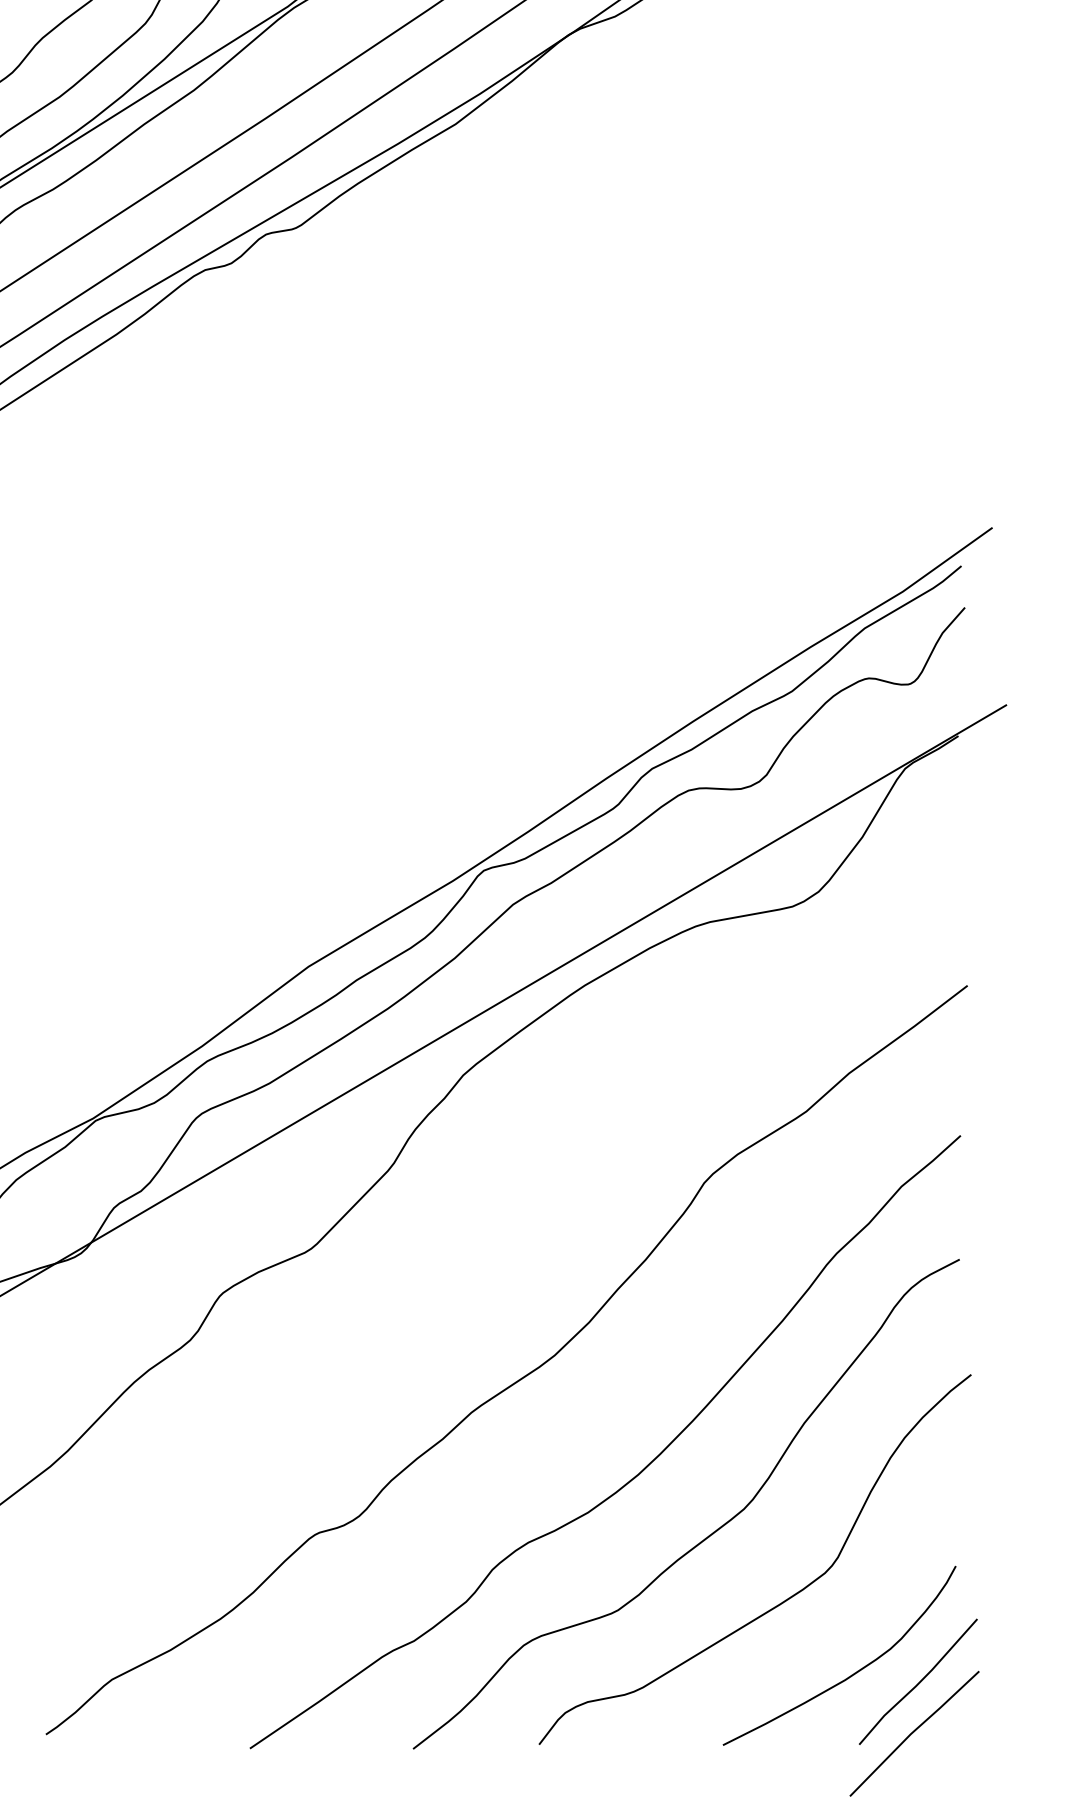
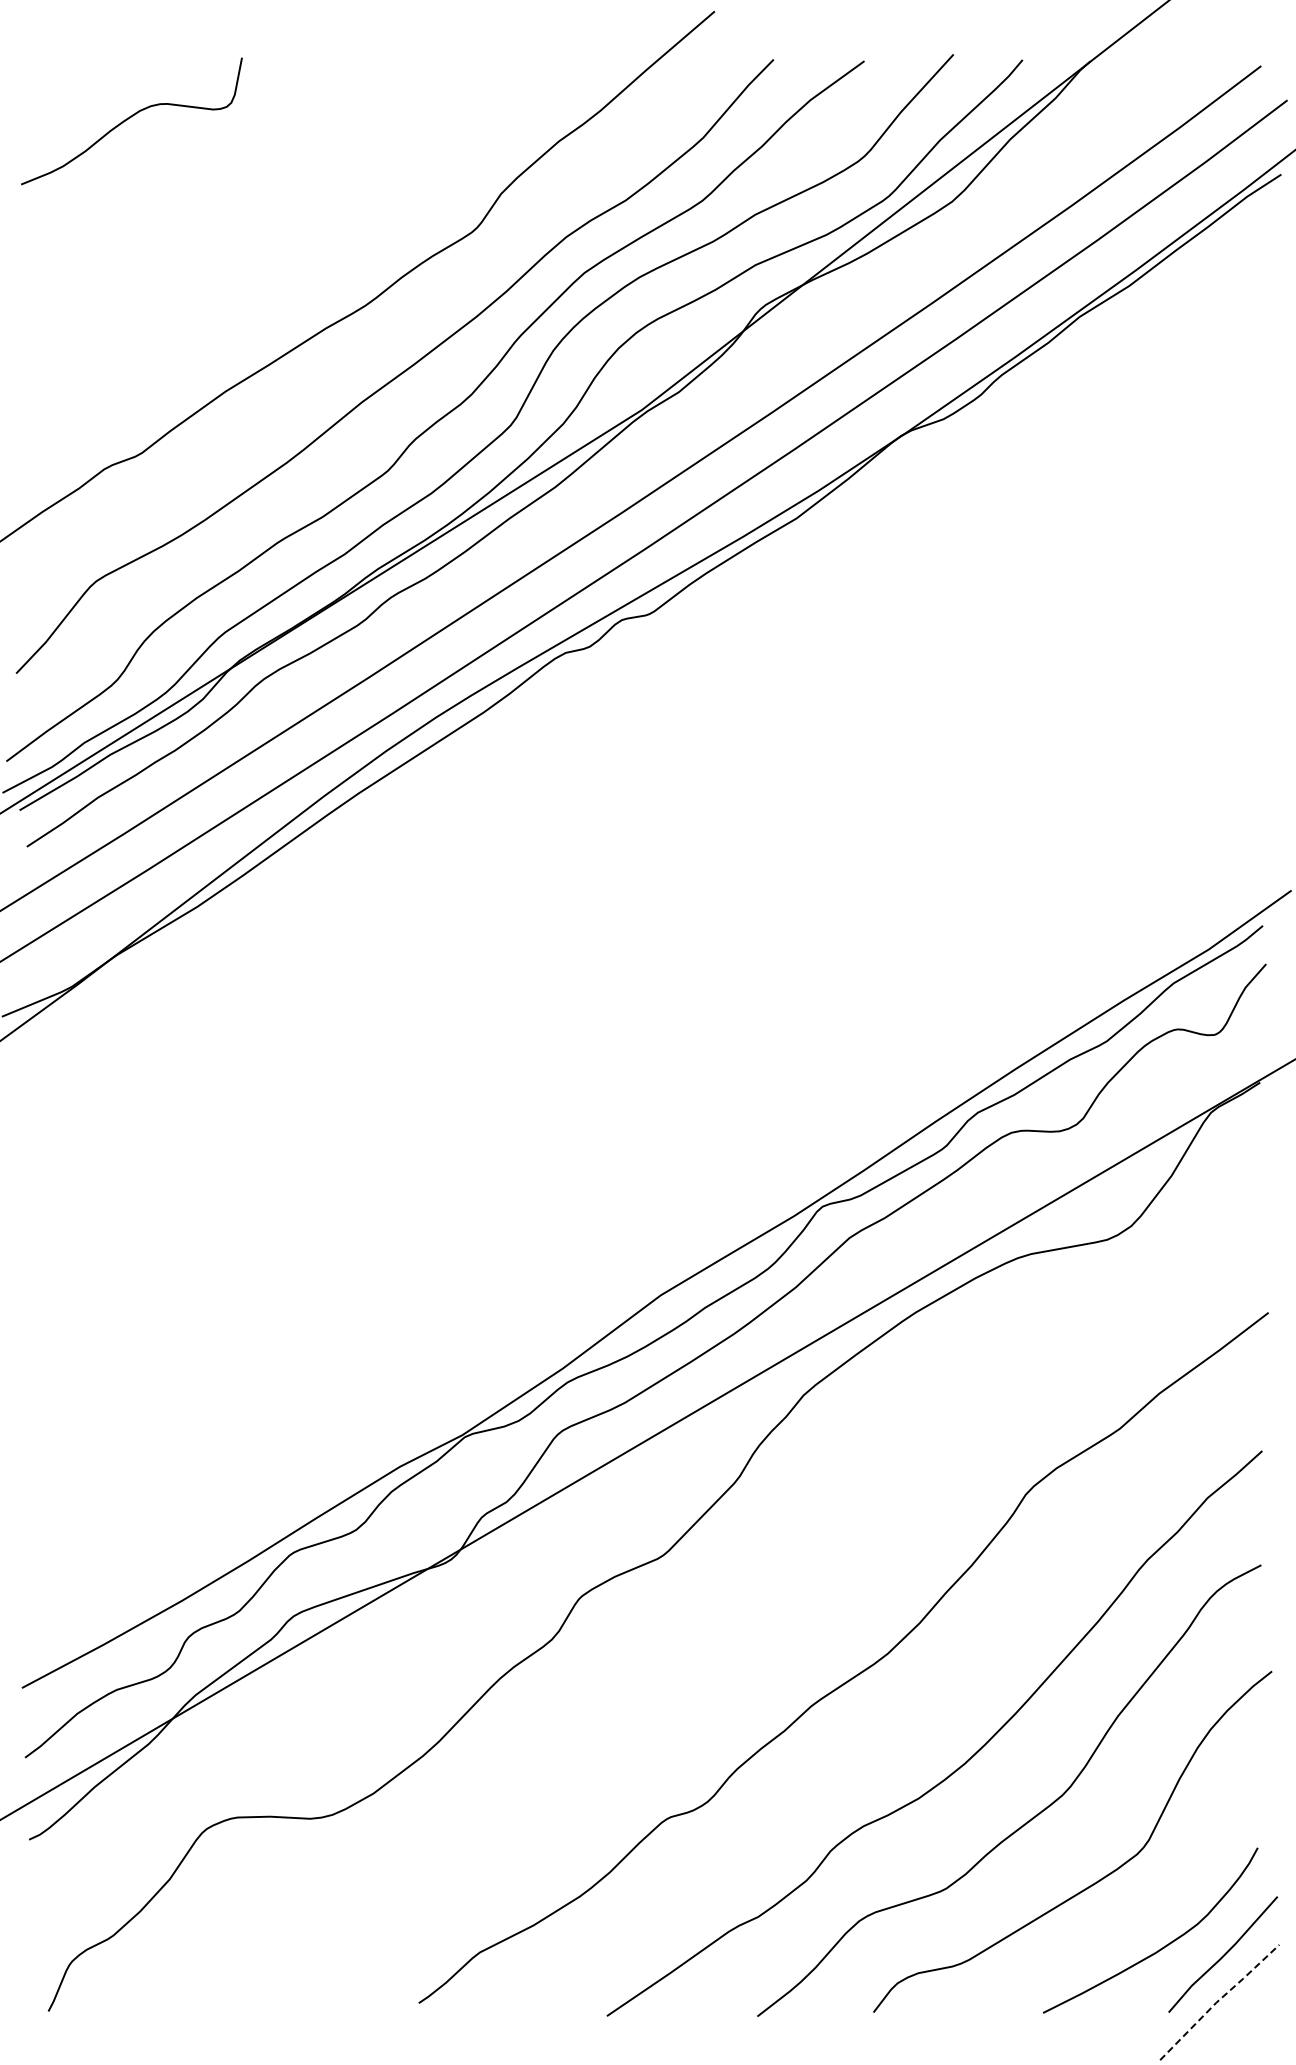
line: (913, 1731) -> (1218, 2000), solid -> dashed

